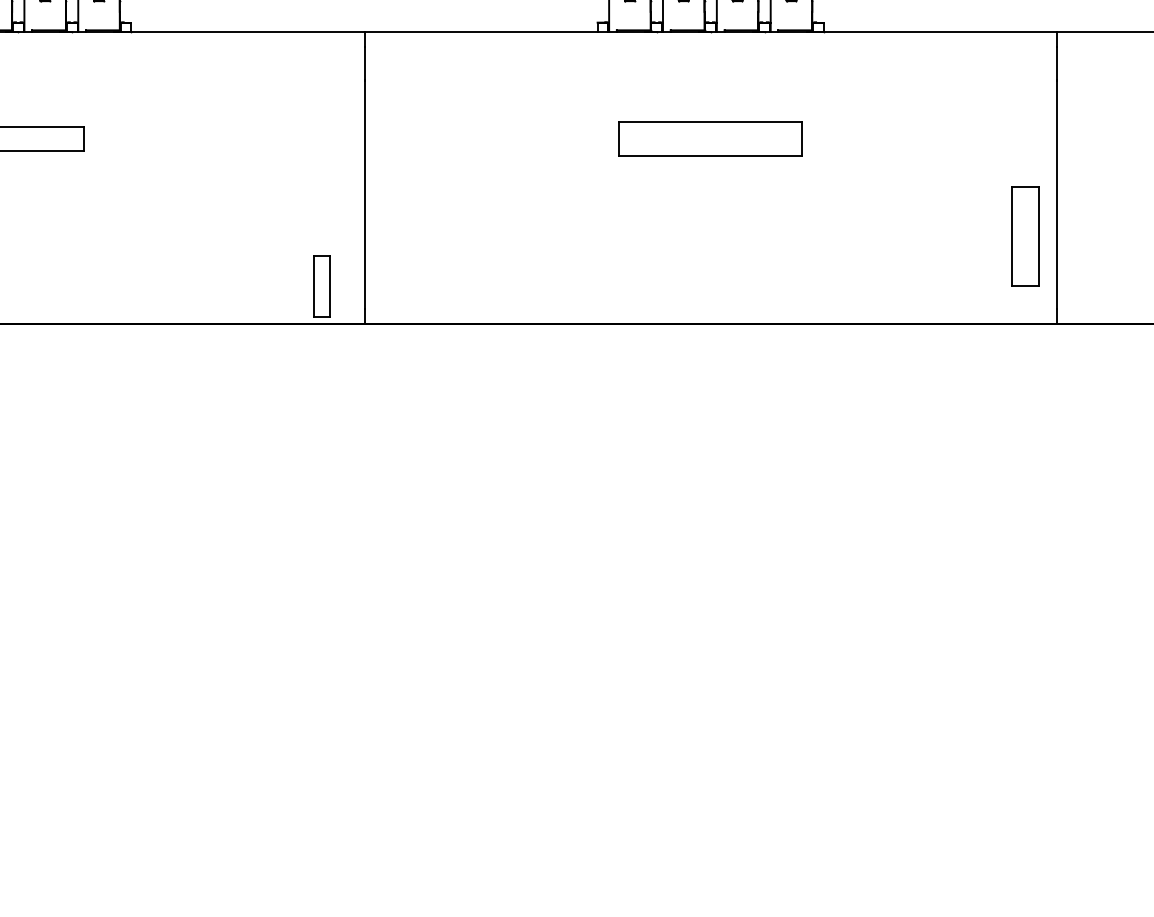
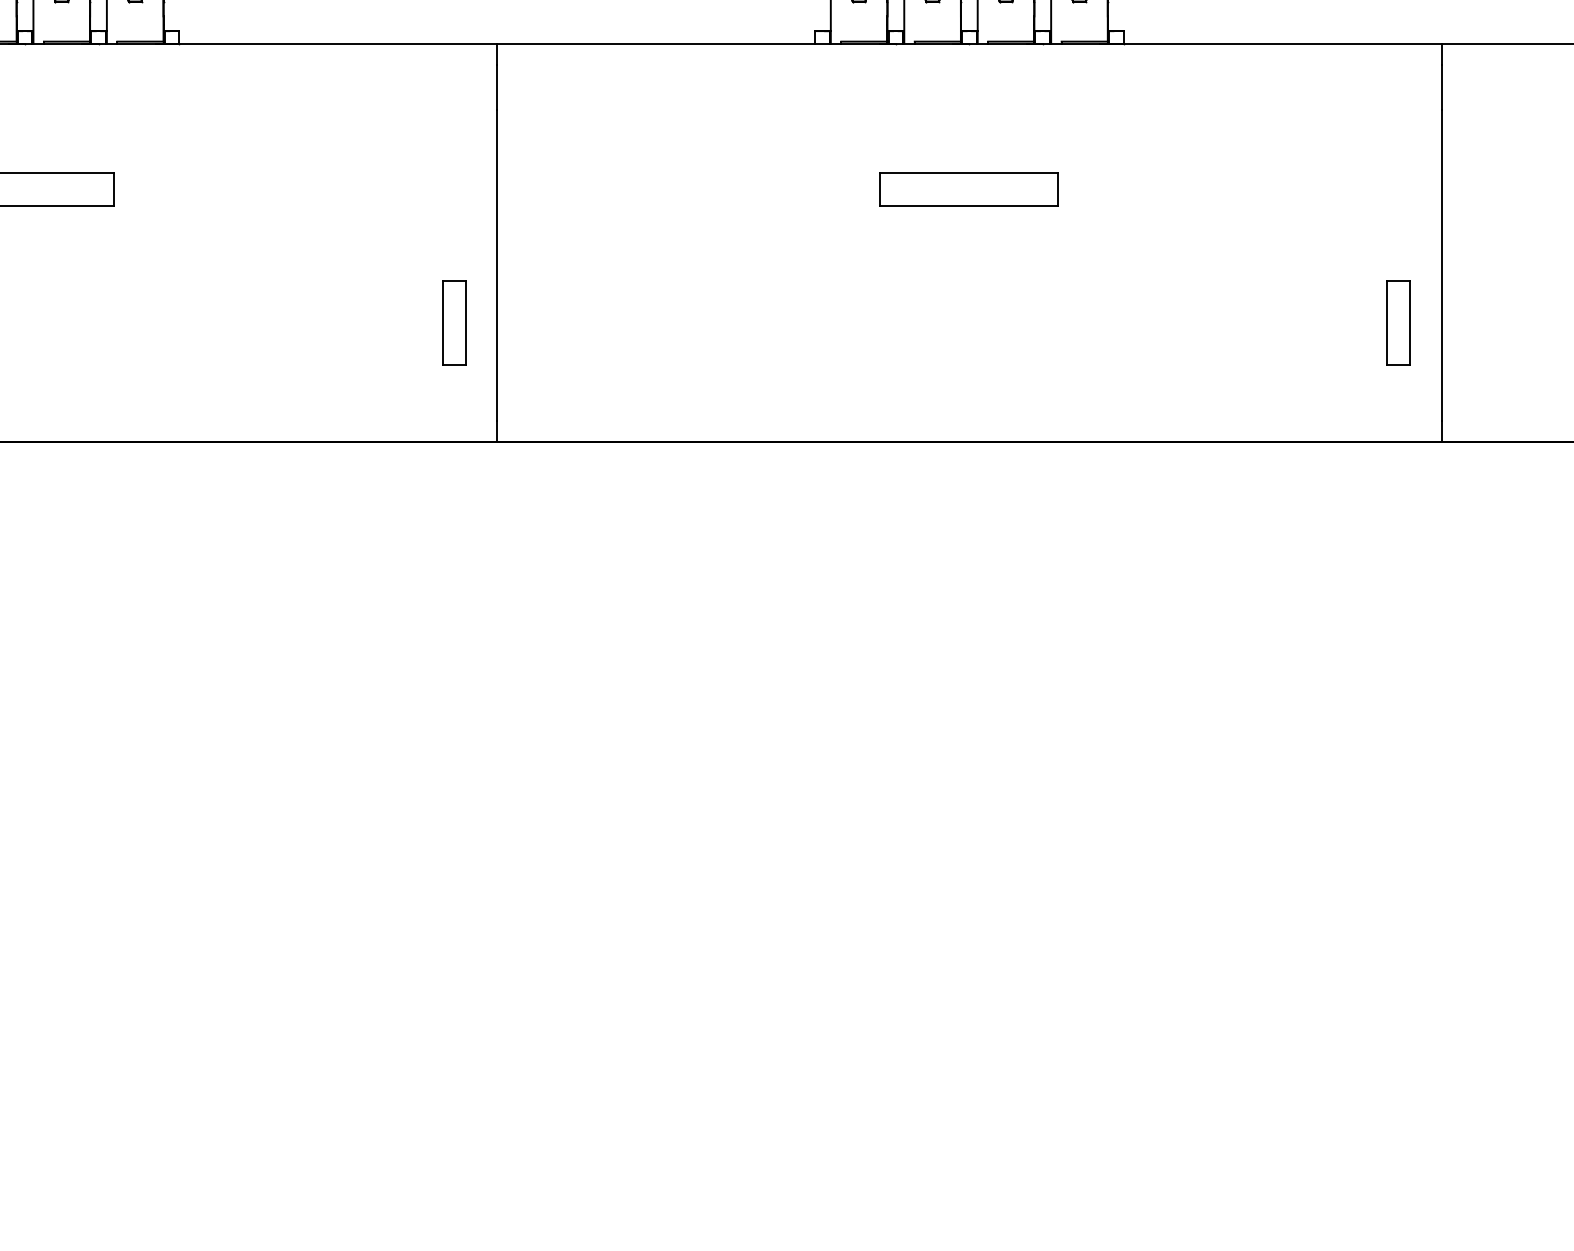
part: (710, 138) -> (968, 189), size x0.71
part: (1025, 236) -> (1398, 322), size x0.62
part: (322, 286) -> (454, 322), moved

